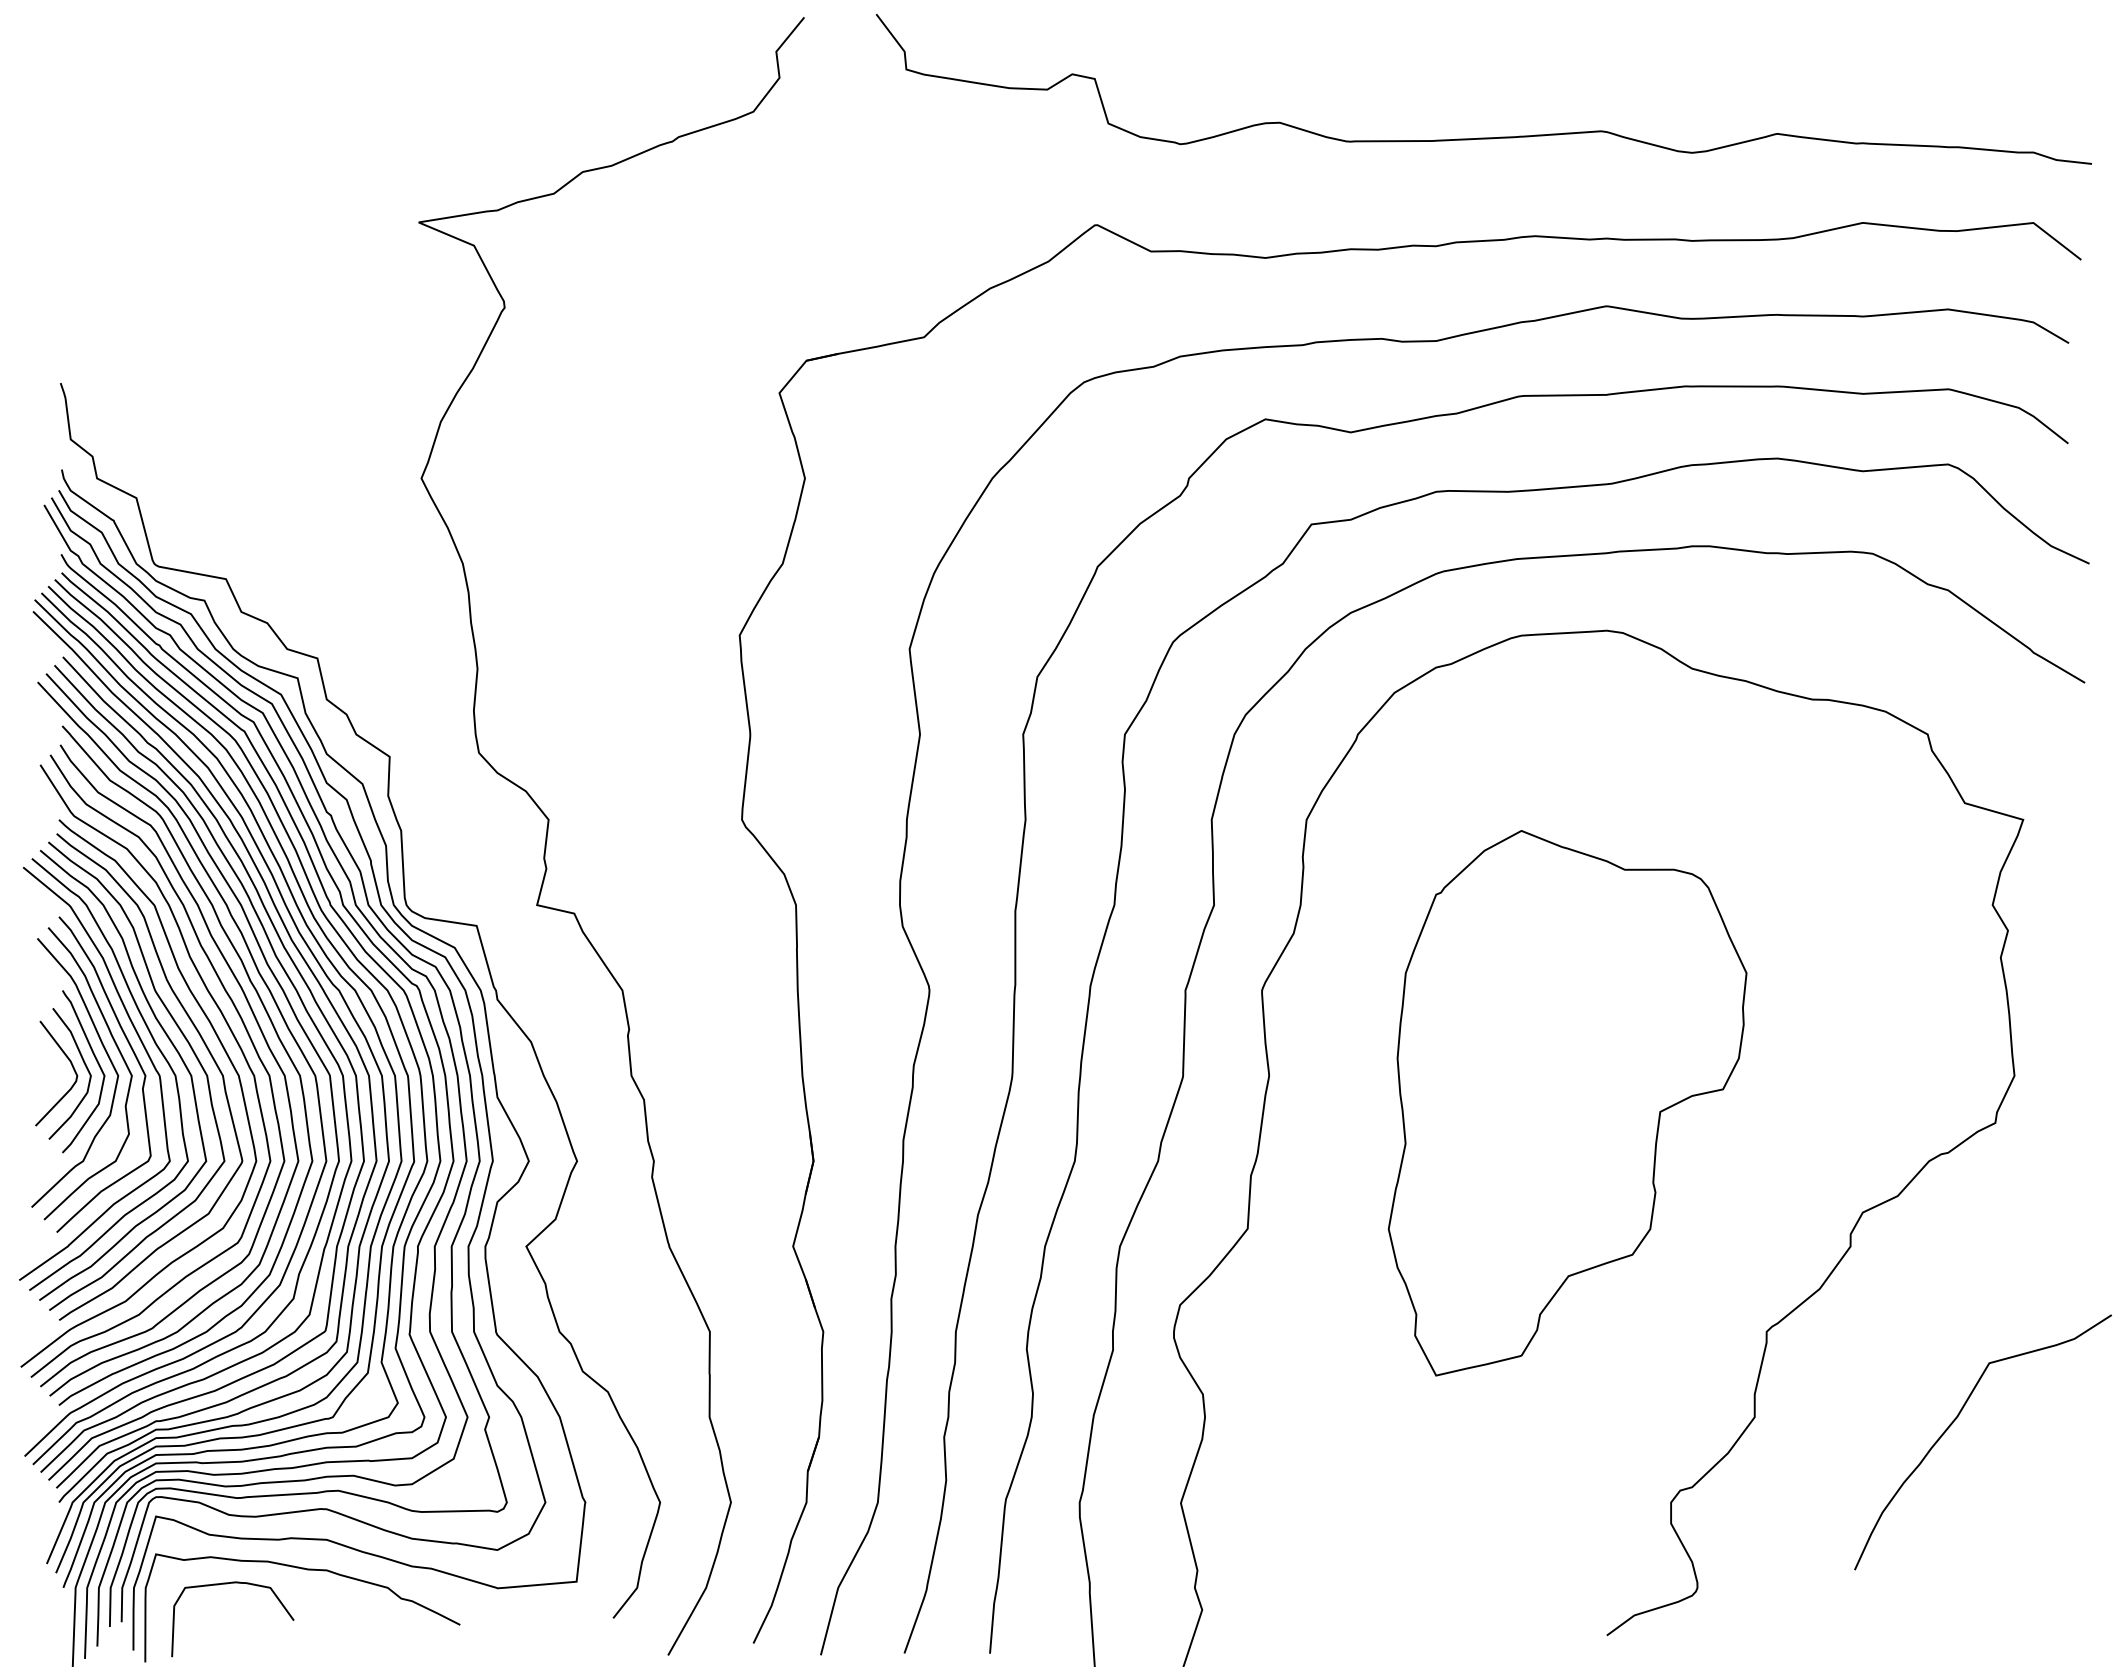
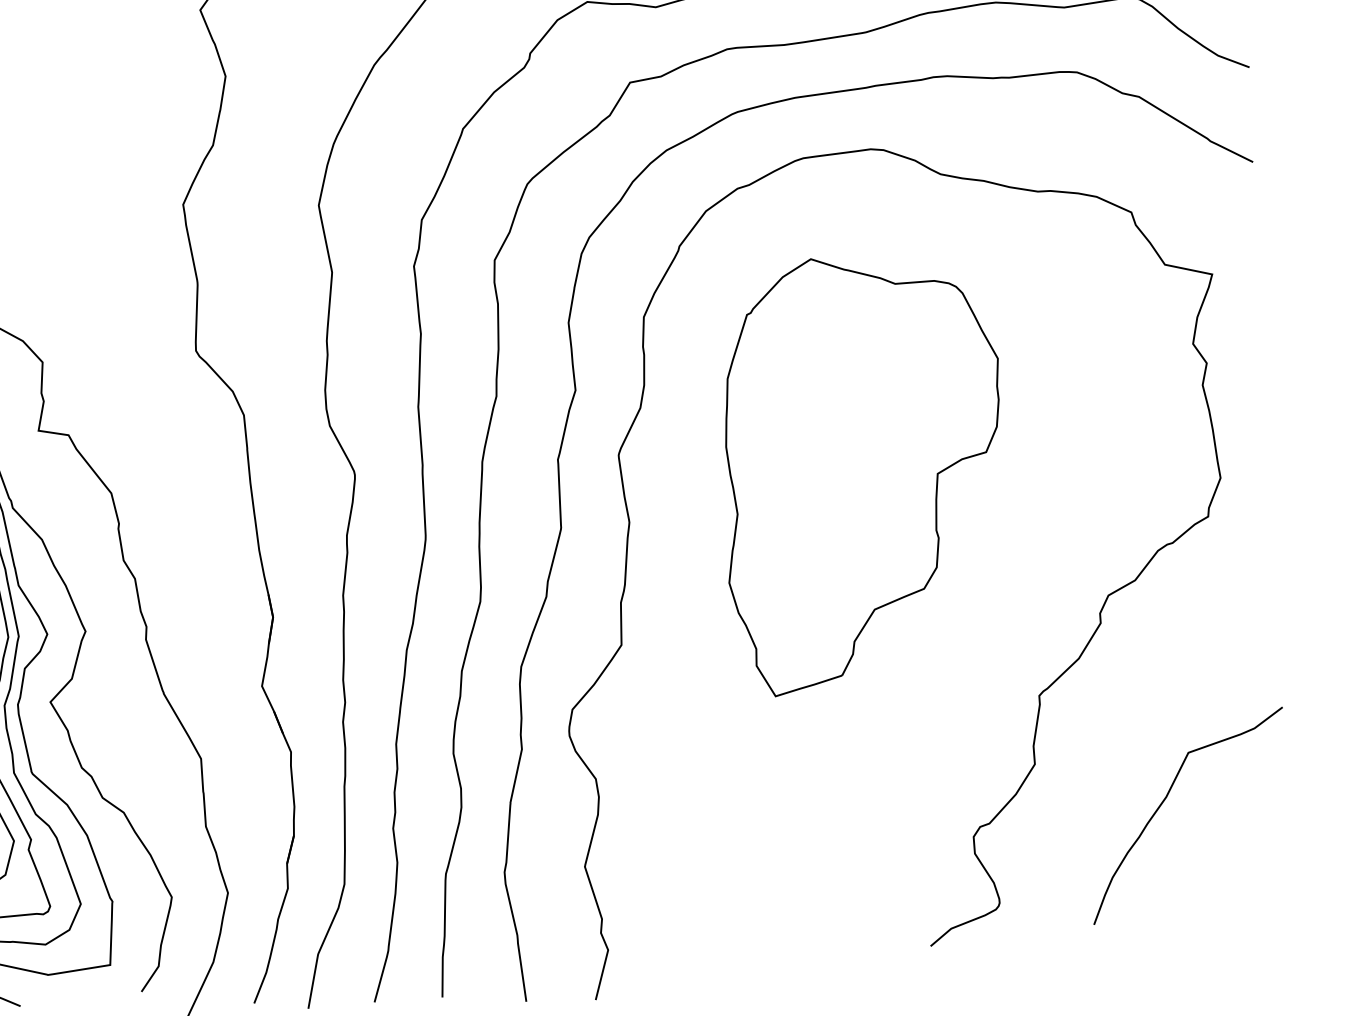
part: (1567, 1103) -> (863, 472), moved
curve: (1957, 1418) -> (1166, 798), moved

